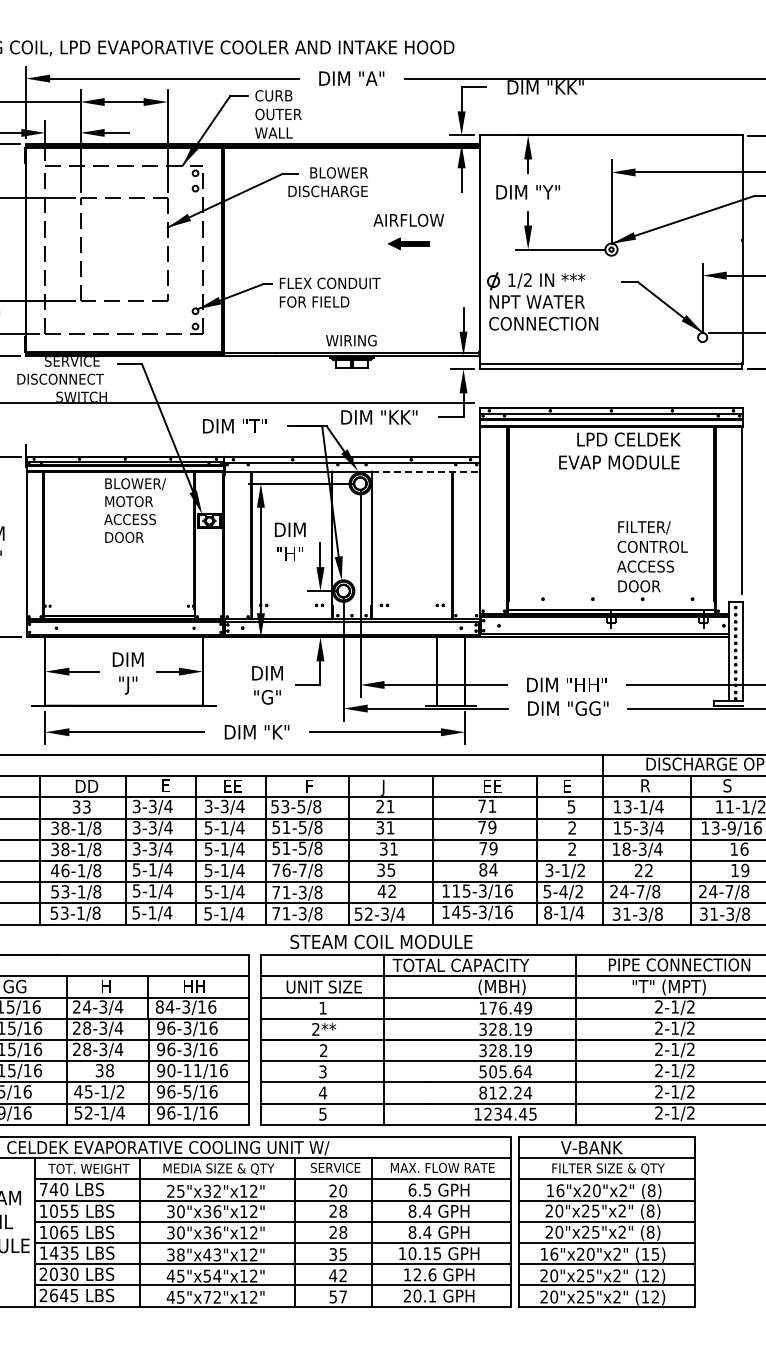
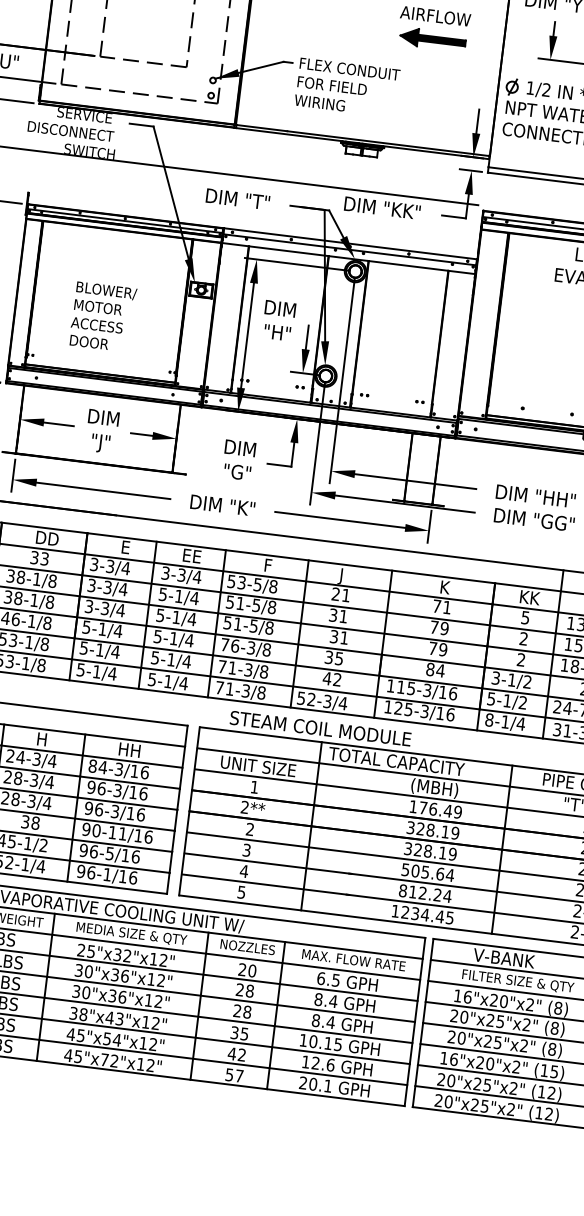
part: (408, 243) -> (432, 39), size x1.67
text: (351, 340) -> (319, 102), moved
line: (425, 471) -> (421, 267), dashed -> solid
text: (134, 510) -> (102, 316), moved
text: (573, 785) -> (530, 596), E -> KK
text: (492, 786) -> (449, 588), EE -> K
text: (302, 870) -> (251, 648), 76-7/8 -> 76-3/8
text: (563, 891) -> (507, 700), 5-4/2 -> 5-1/2
text: (456, 911) -> (398, 707), 145-3/16 -> 125-3/16
text: (335, 1167) -> (247, 946), SERVICE -> NOZZLES

